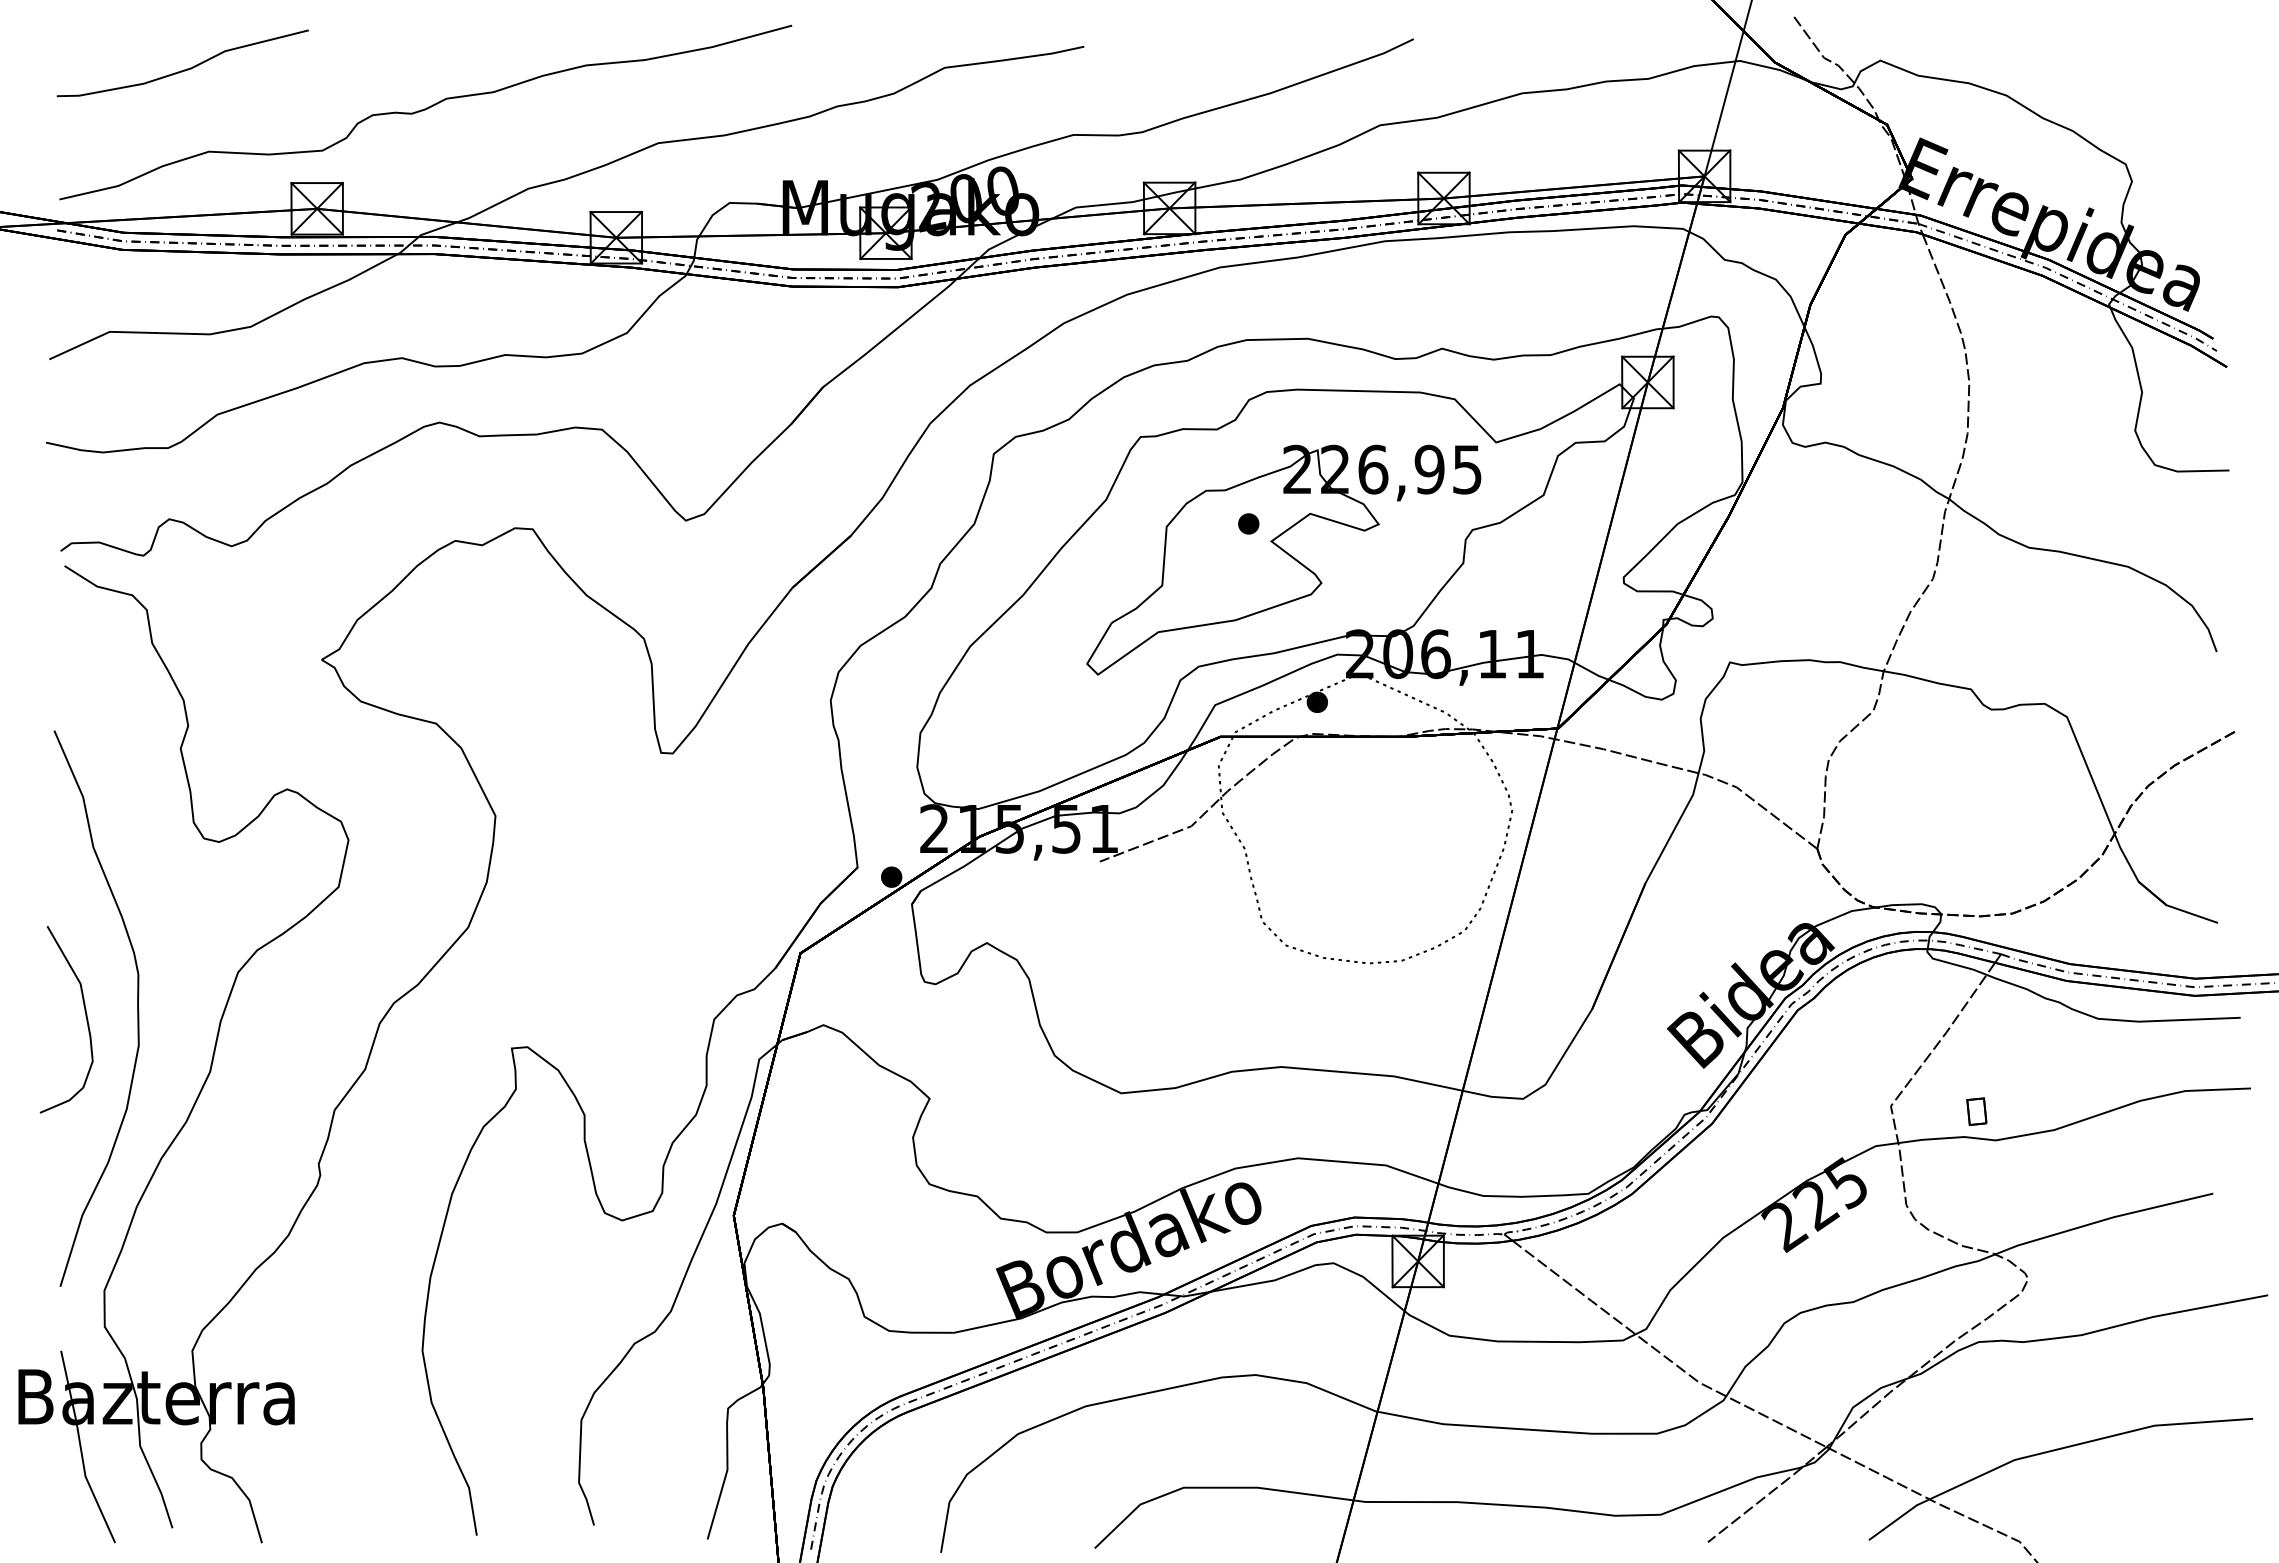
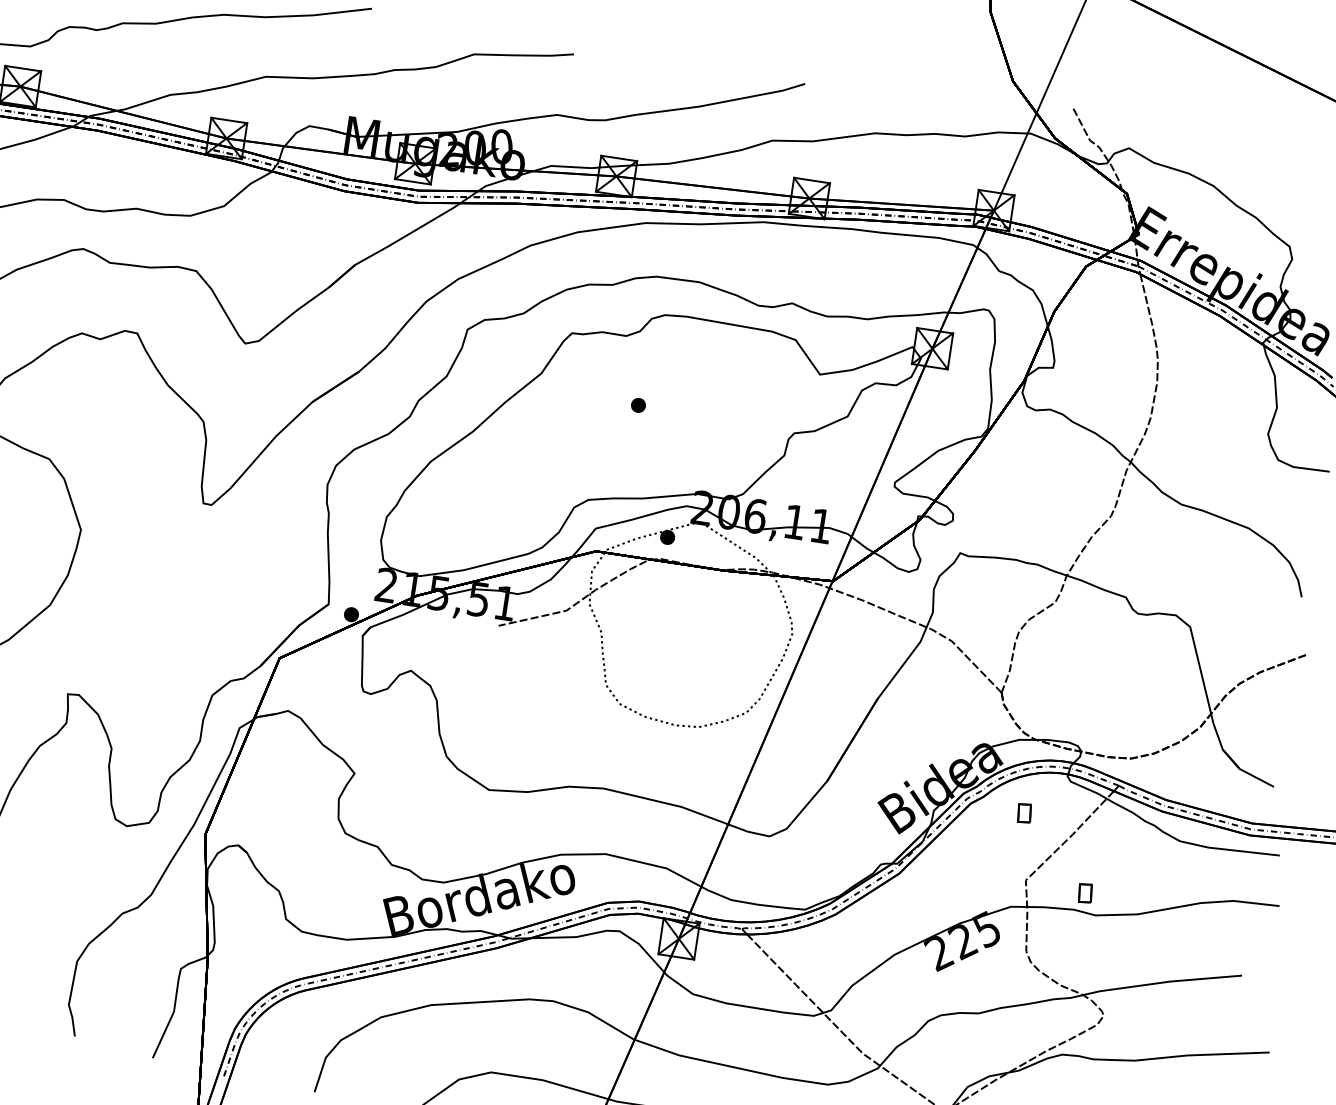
part: (1283, 559) -> (659, 433), removed
part: (1874, 1012) -> (1024, 813), added

